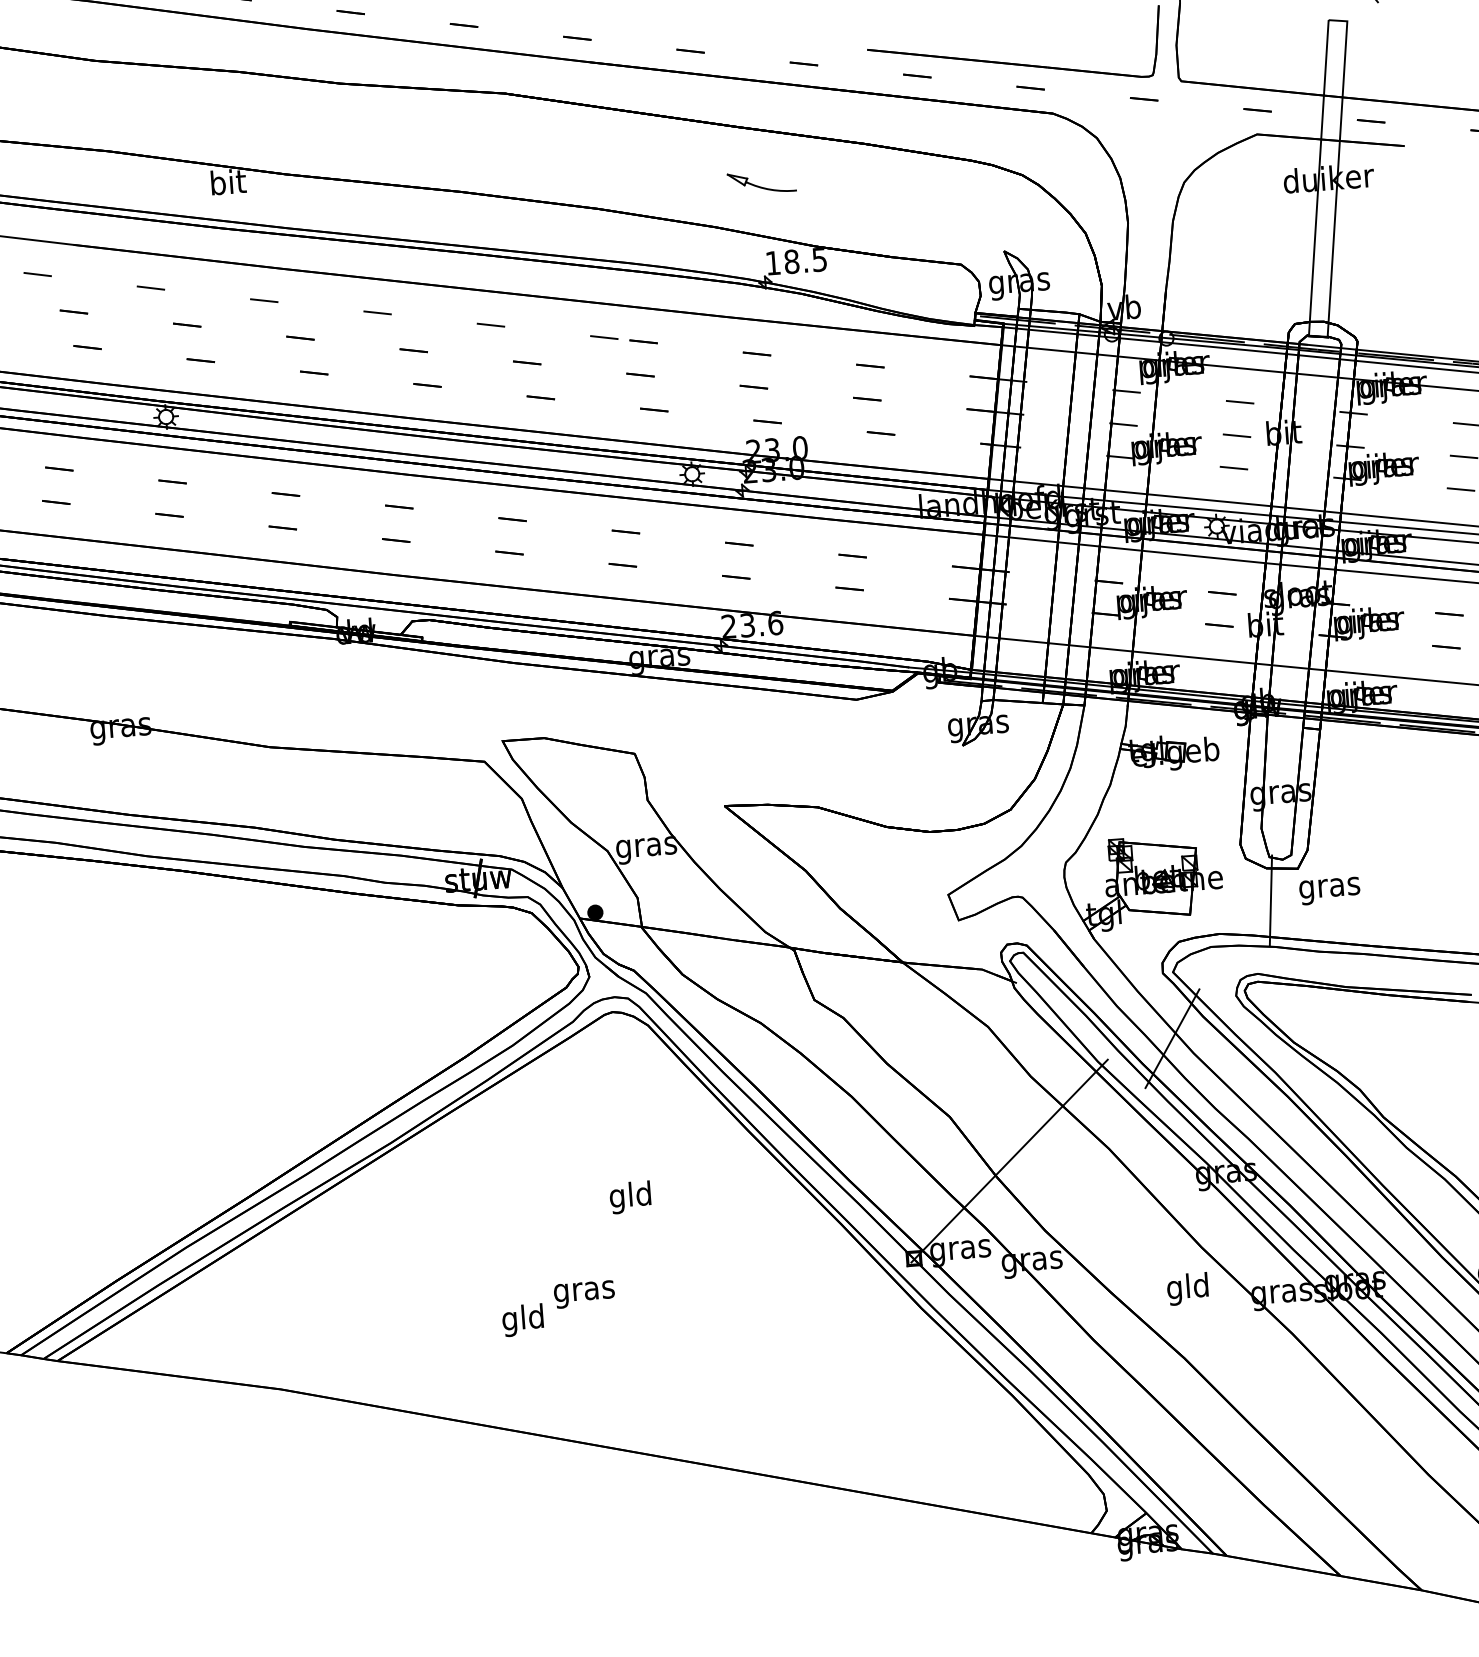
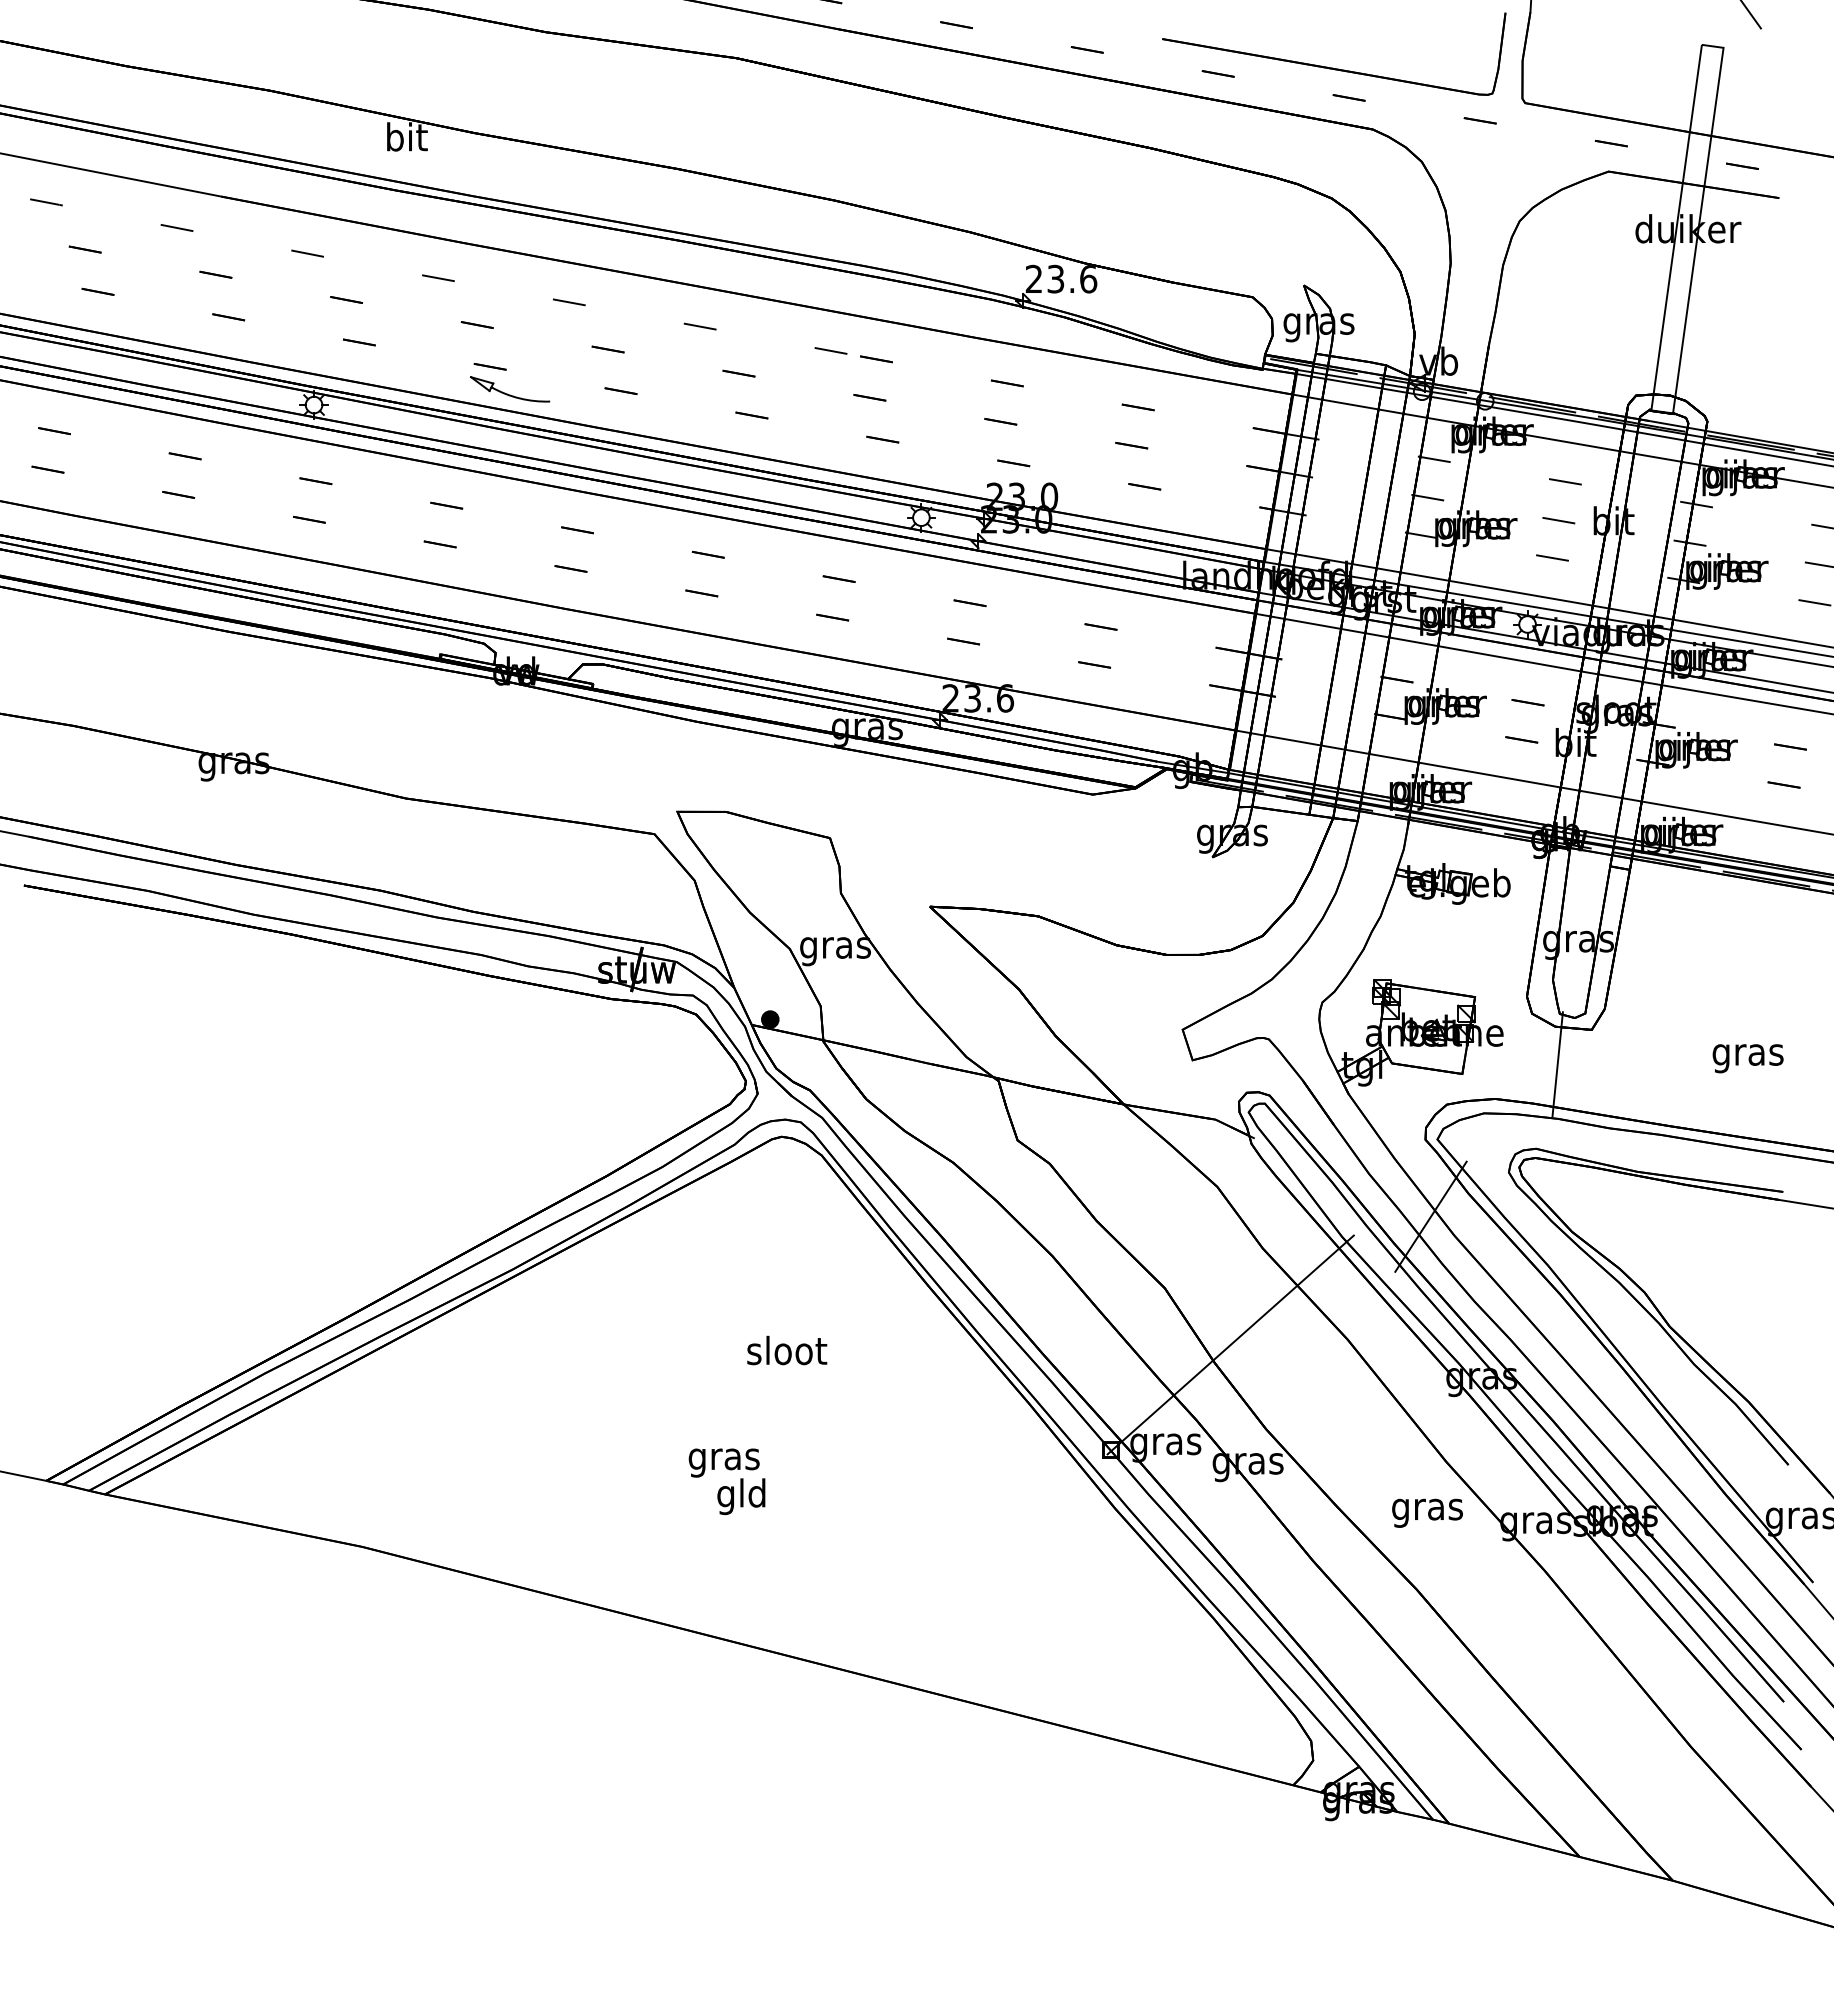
part: (762, 182) -> (510, 389), moved
text: (796, 260) -> (1061, 278), 18.5 -> 23.6
text: (1329, 890) -> (1747, 1058), moved
text: (631, 1196) -> (787, 1353), gld -> sloot
text: (1188, 1289) -> (1427, 1509), gld -> gras
text: (523, 1320) -> (741, 1496), moved

